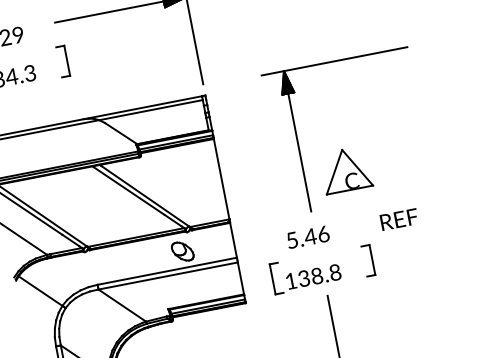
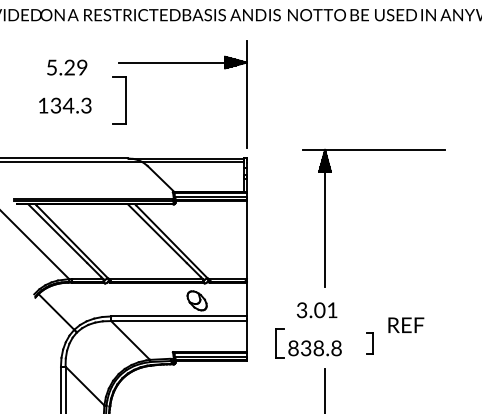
part: (63, 61) -> (119, 100), size x1.6
part: (345, 169) -> (364, 253), removed
text: (399, 218) -> (406, 324), moved
text: (307, 237) -> (316, 310), 5.46 -> 3.01
part: (368, 261) -> (369, 343), size x0.7
text: (291, 281) -> (293, 348), 138.8 -> 838.8

